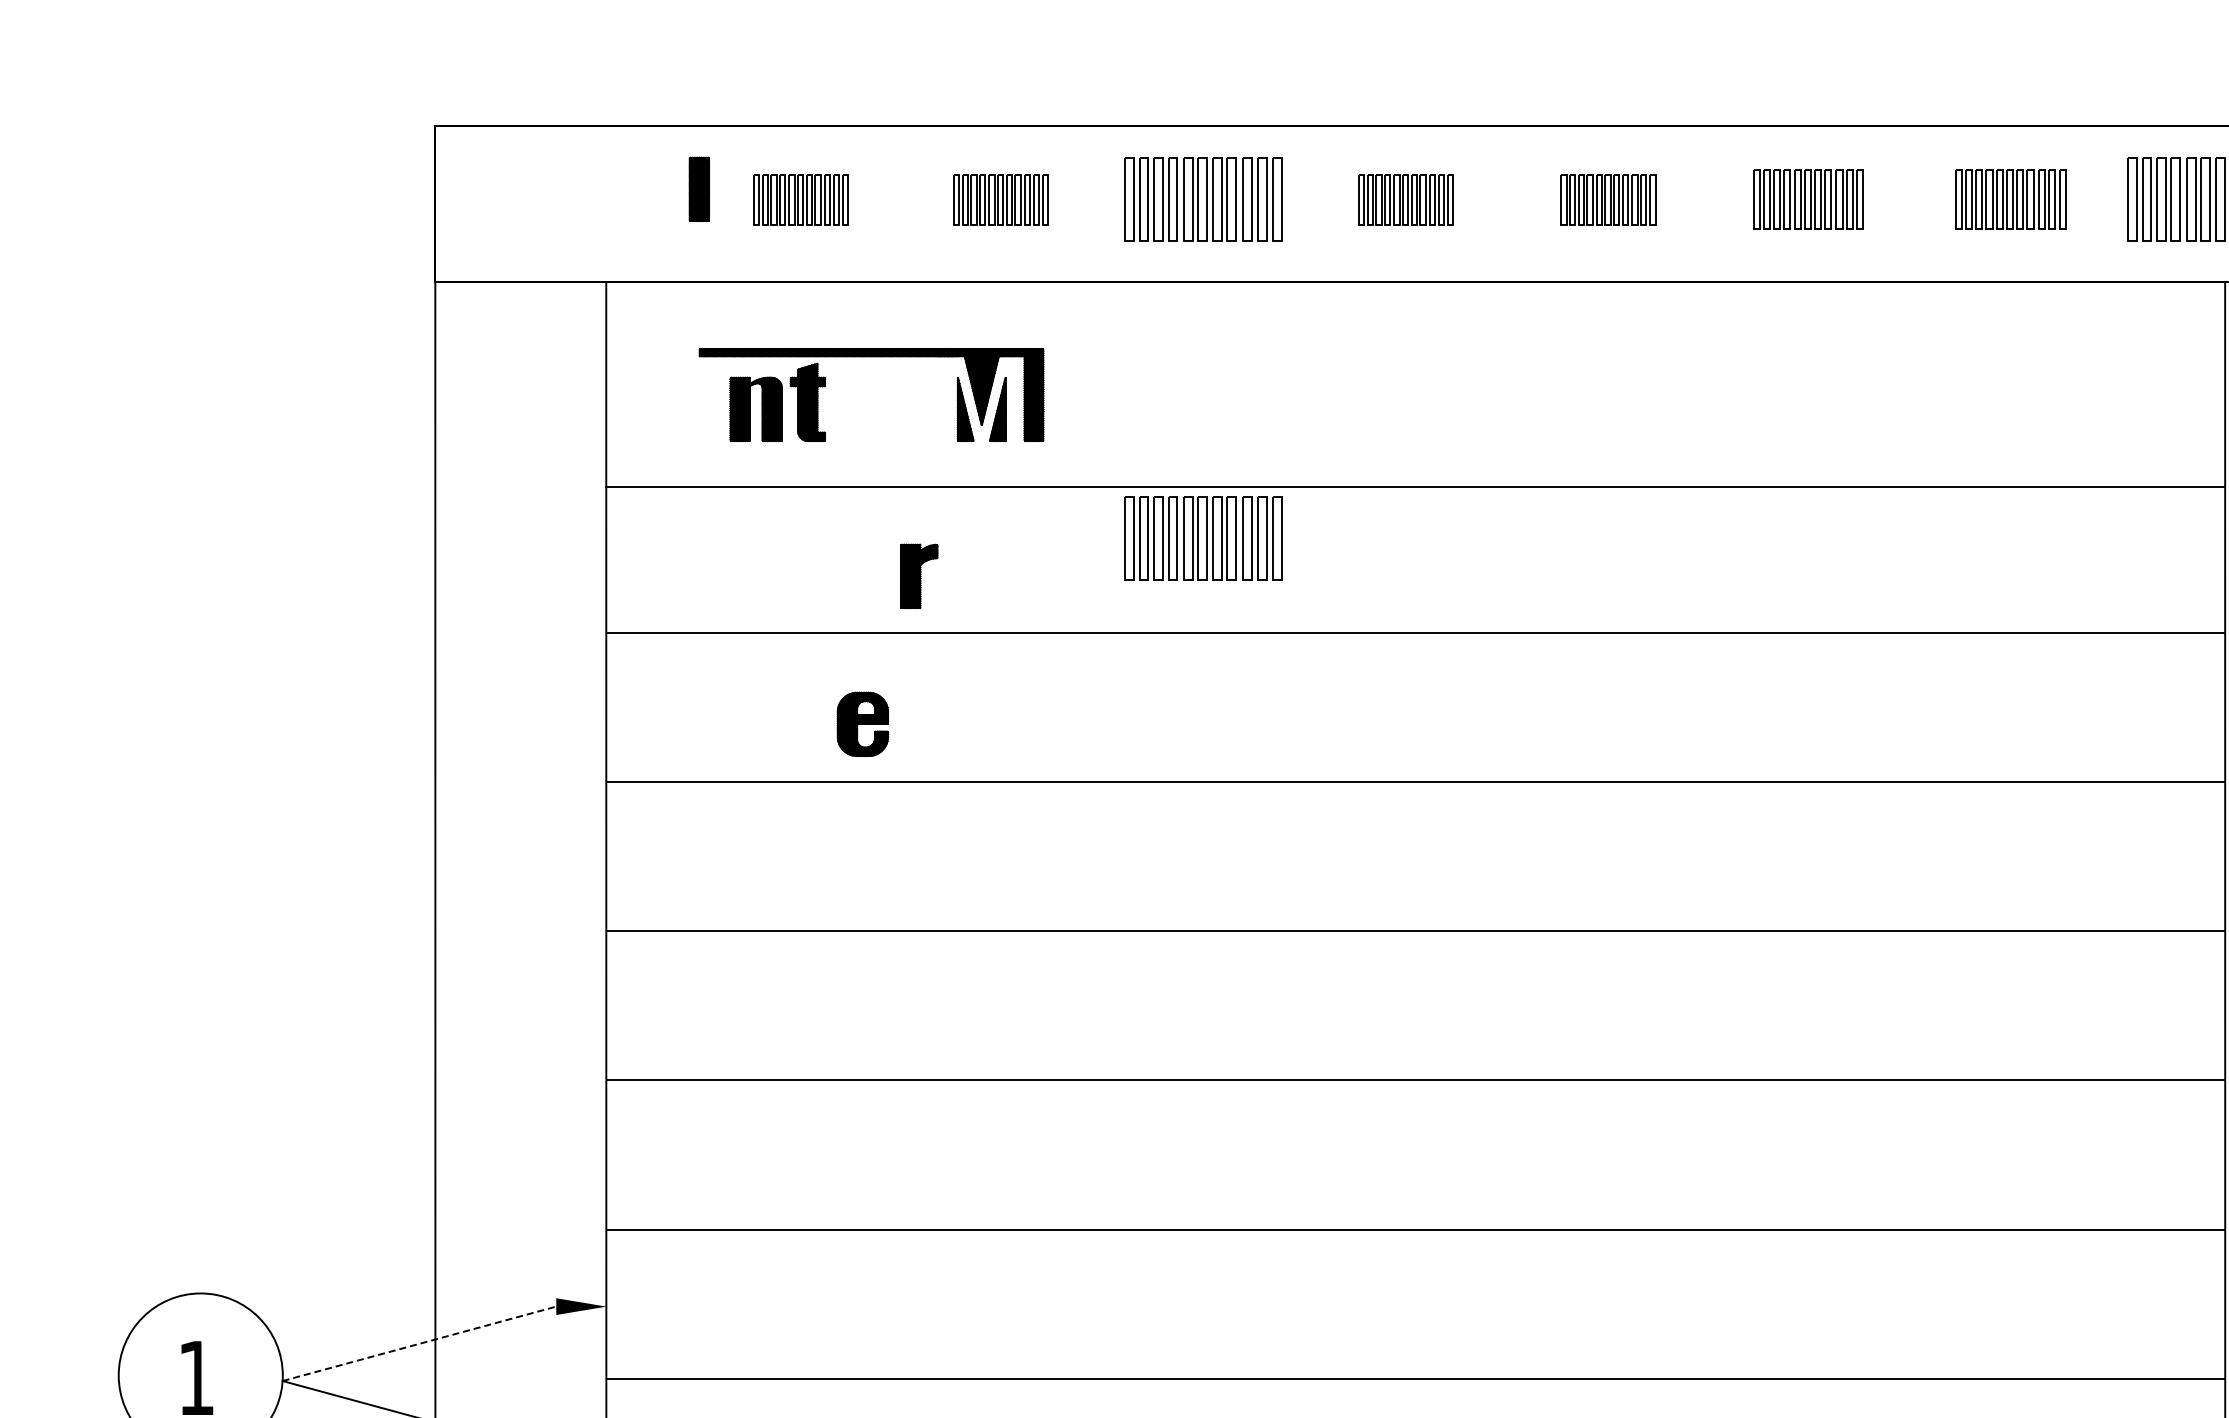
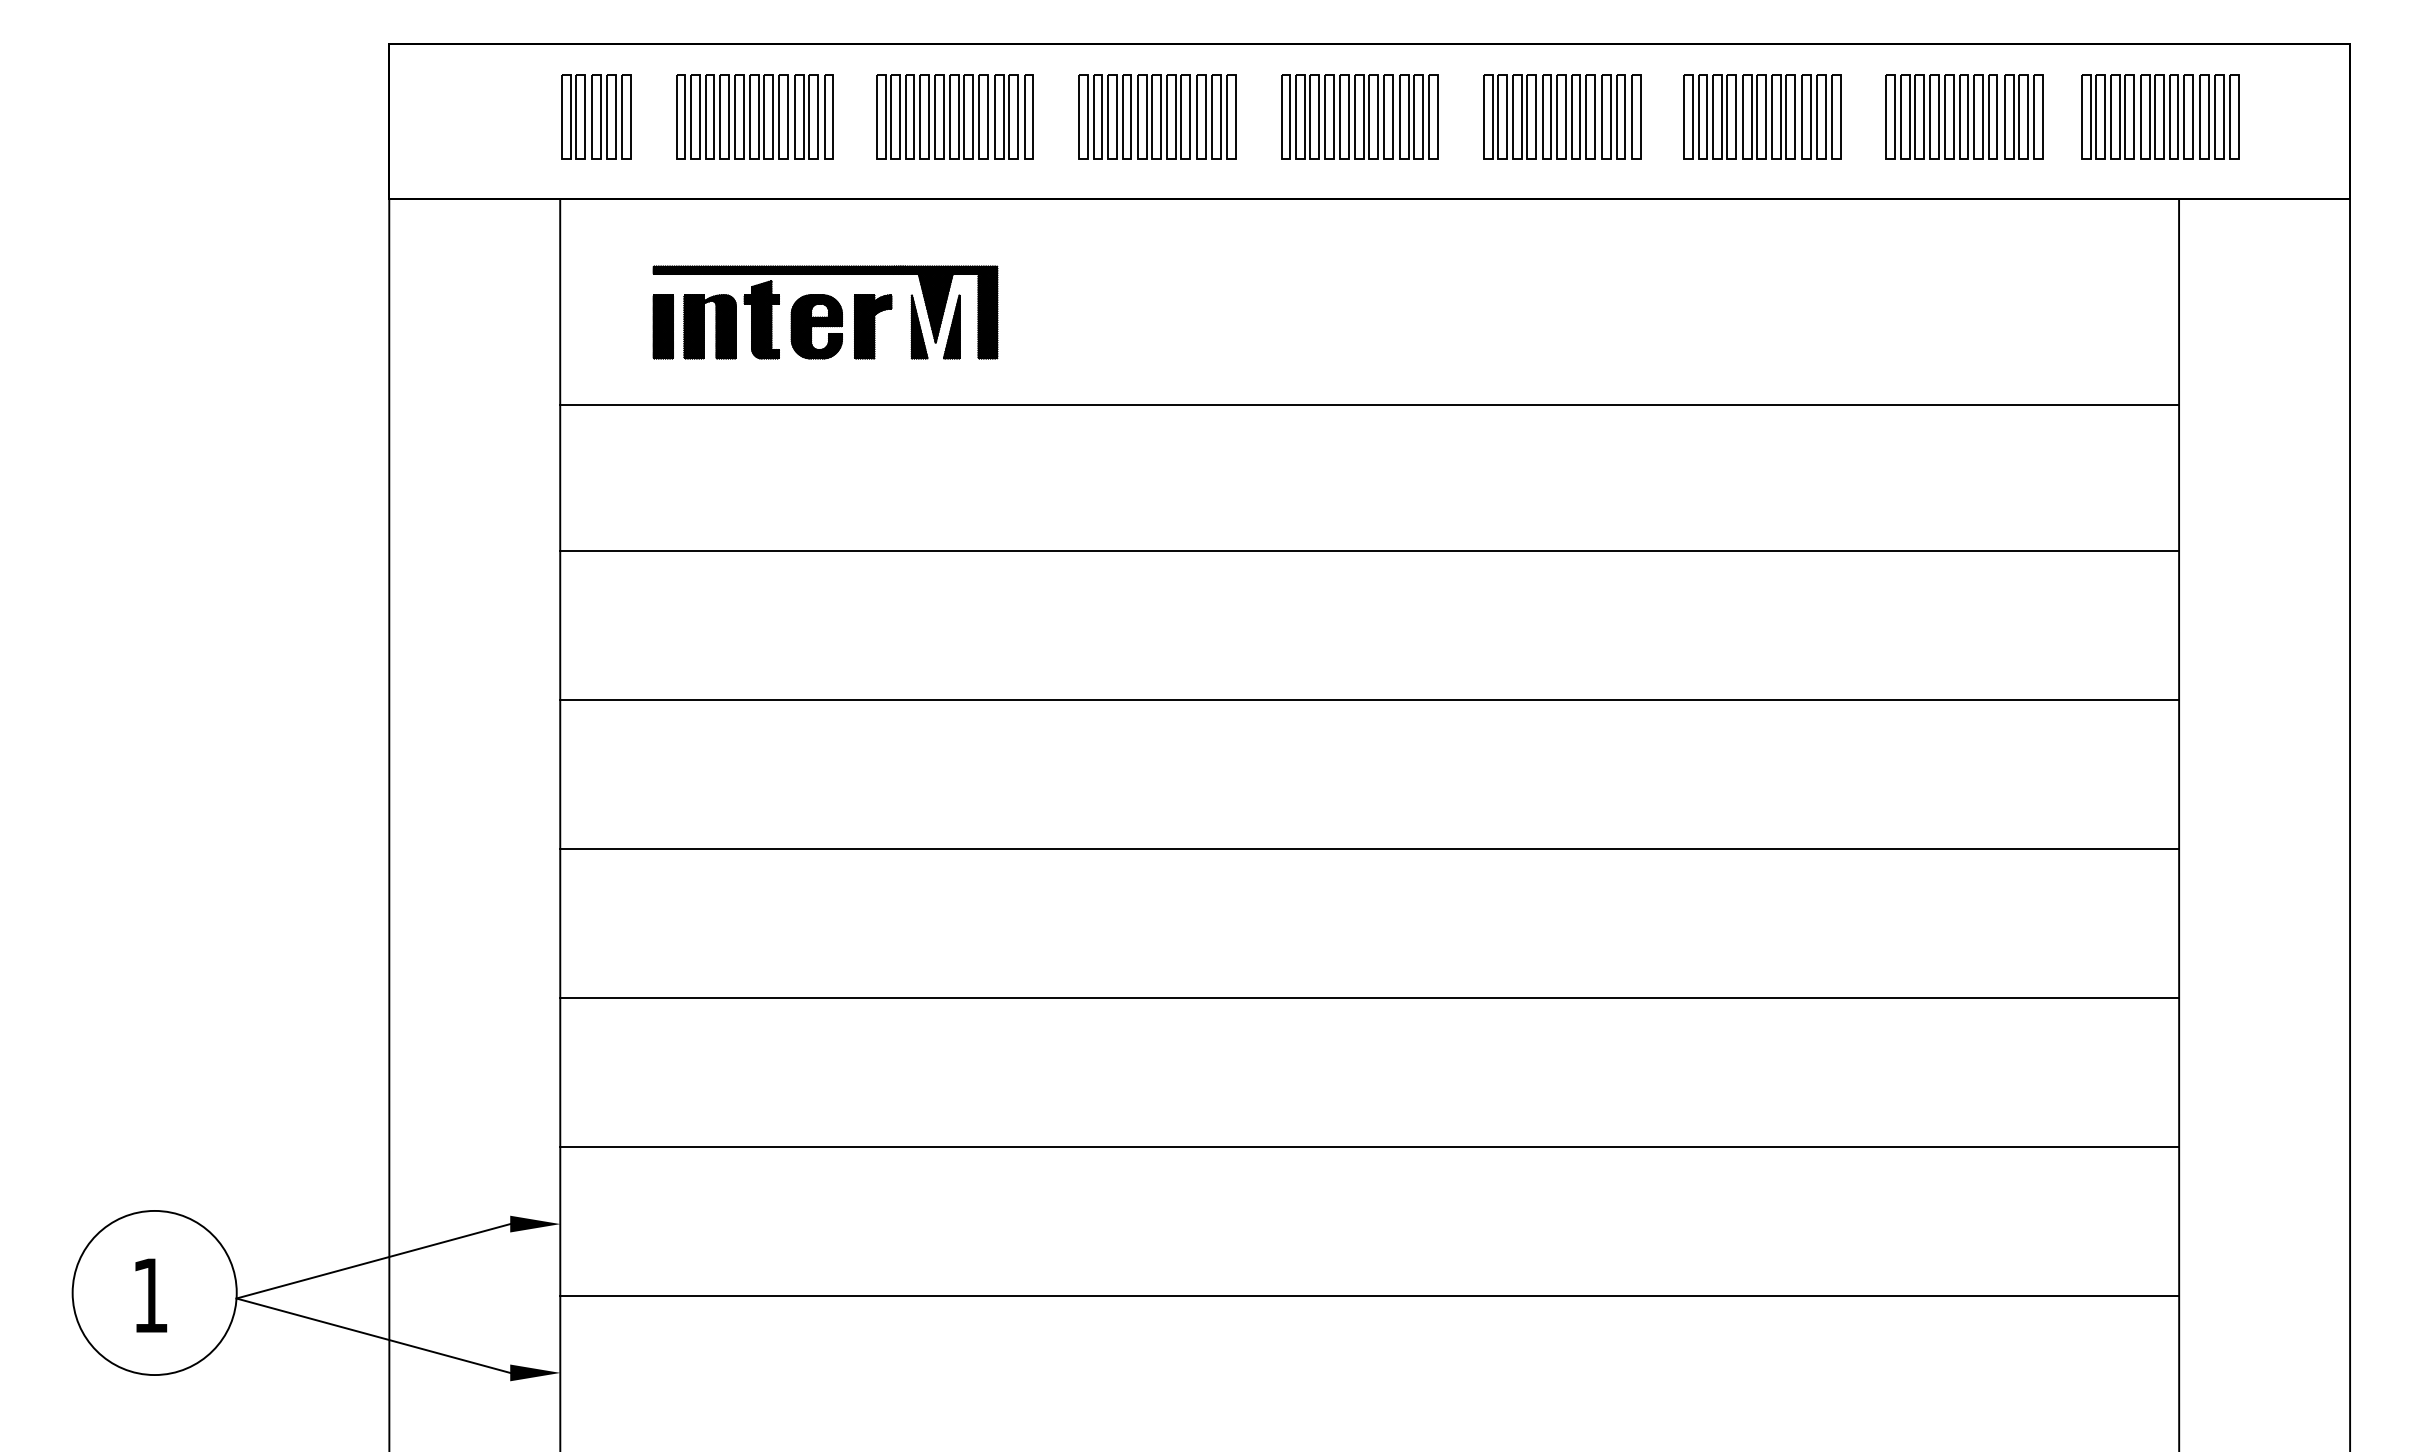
part: (698, 189) -> (662, 326), moved
part: (642, 199) -> (596, 116), added
part: (800, 199) -> (754, 116), size x1.67
part: (1000, 199) -> (954, 116), size x1.67
part: (1405, 199) -> (1359, 116), size x1.67
part: (1608, 199) -> (1562, 116), size x1.67
part: (1808, 199) -> (1762, 116), size x1.43
part: (2010, 199) -> (1964, 116), size x1.43
part: (1203, 538) -> (1157, 455), removed
part: (919, 576) -> (873, 326), moved
part: (862, 724) -> (816, 326), moved
line: (419, 1344) -> (373, 1261), dashed -> solid

